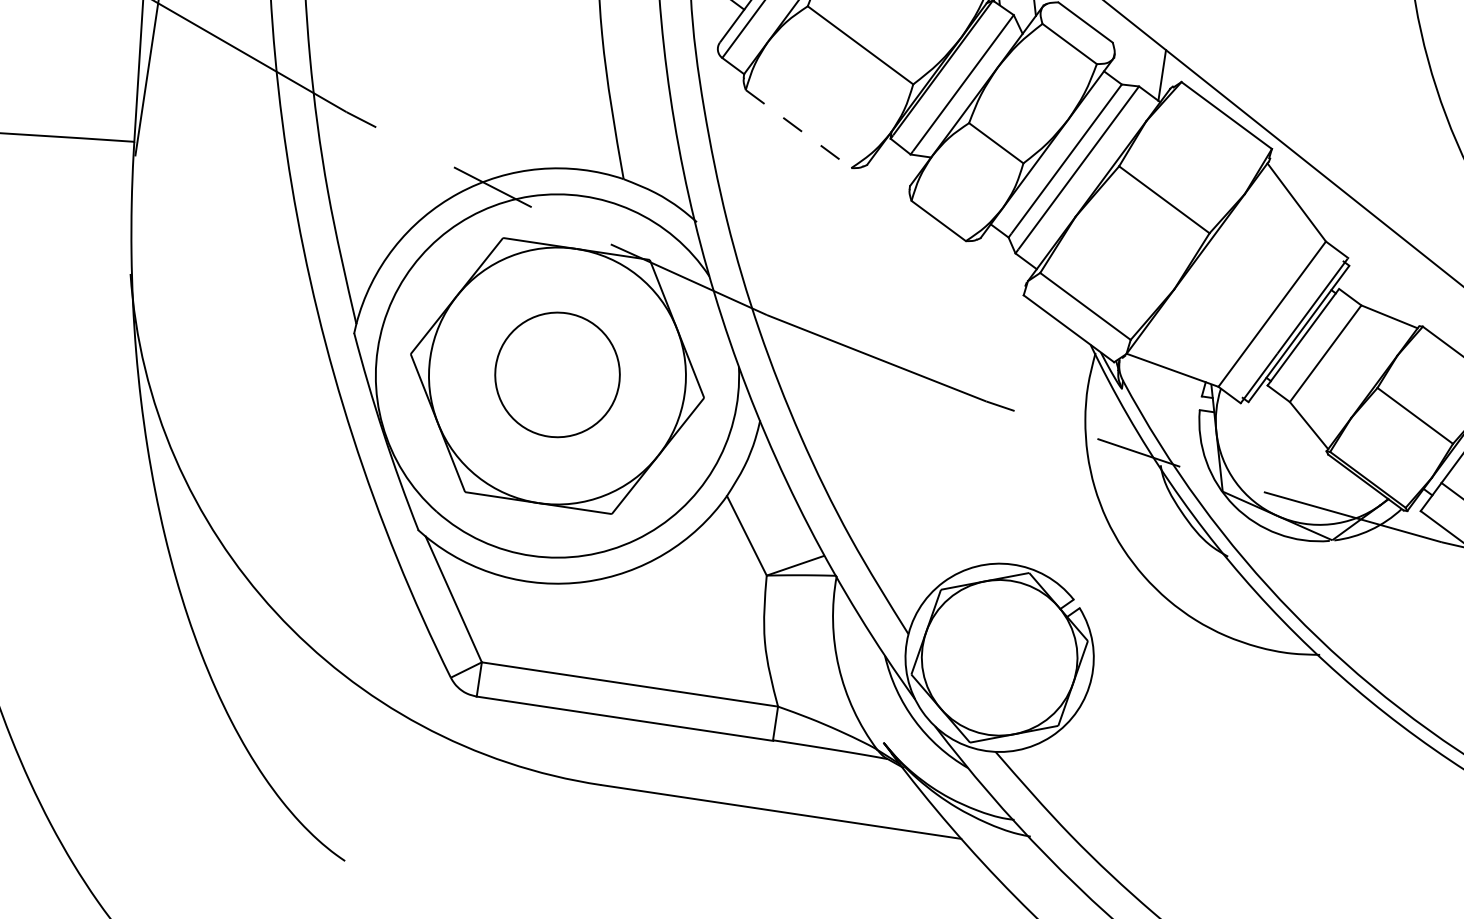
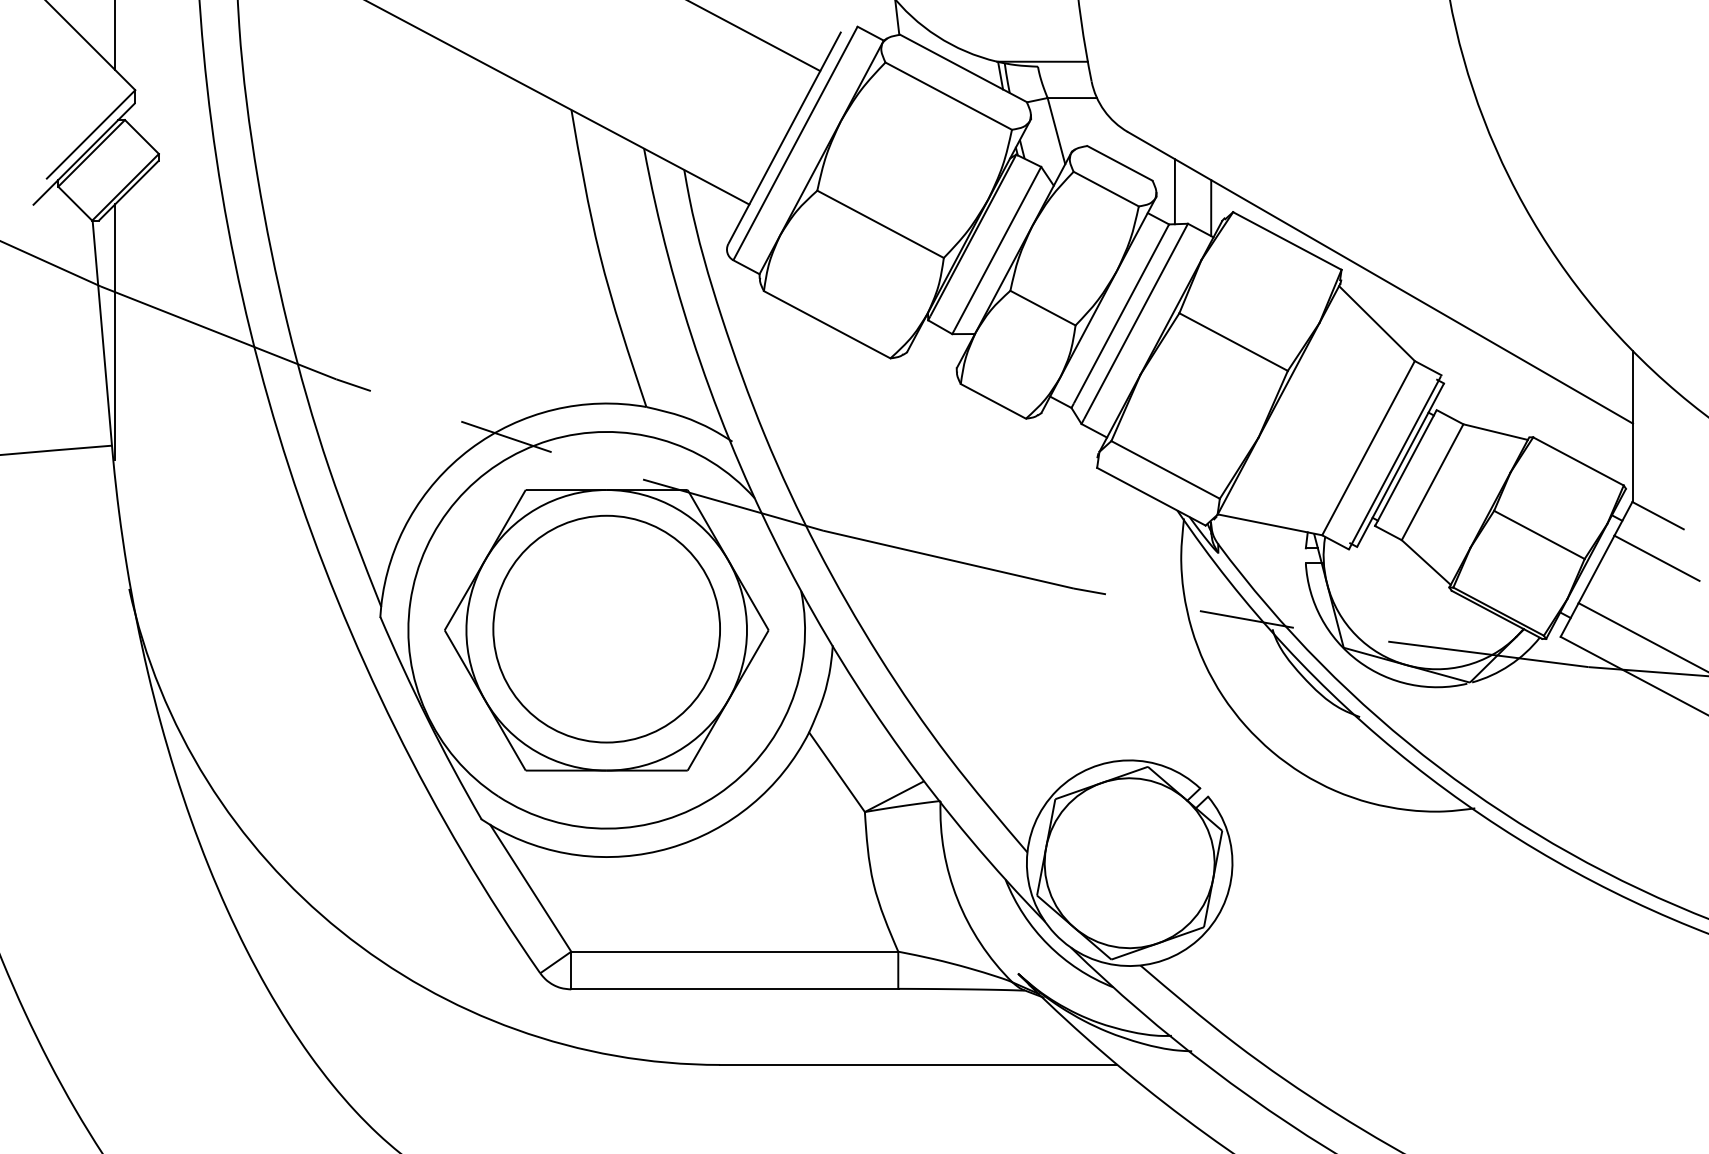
line: (1131, 55) -> (1174, 191), added
line: (798, 128) -> (827, 324), dashed -> solid
circle: (557, 374) -> (606, 628), size x1.67

